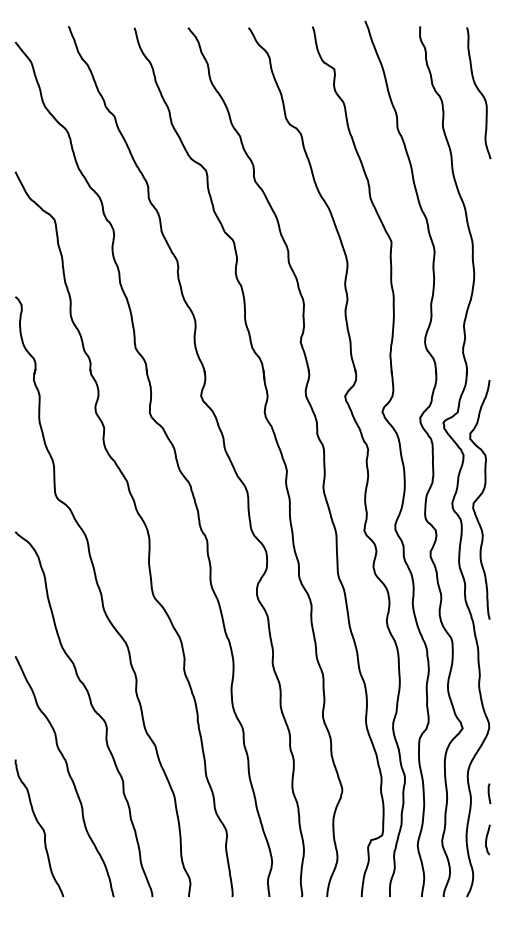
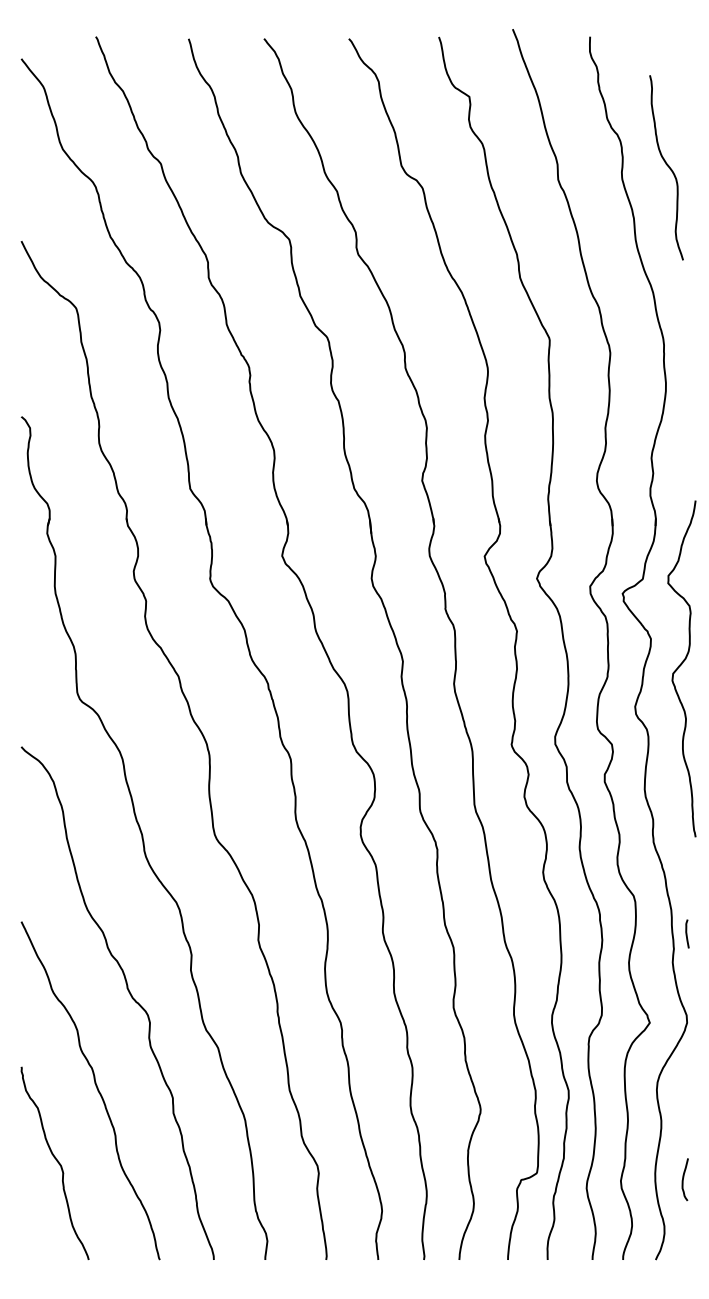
curve: (479, 92) -> (667, 166), moved
curve: (478, 498) -> (680, 666), moved
curve: (489, 793) -> (687, 933), moved

